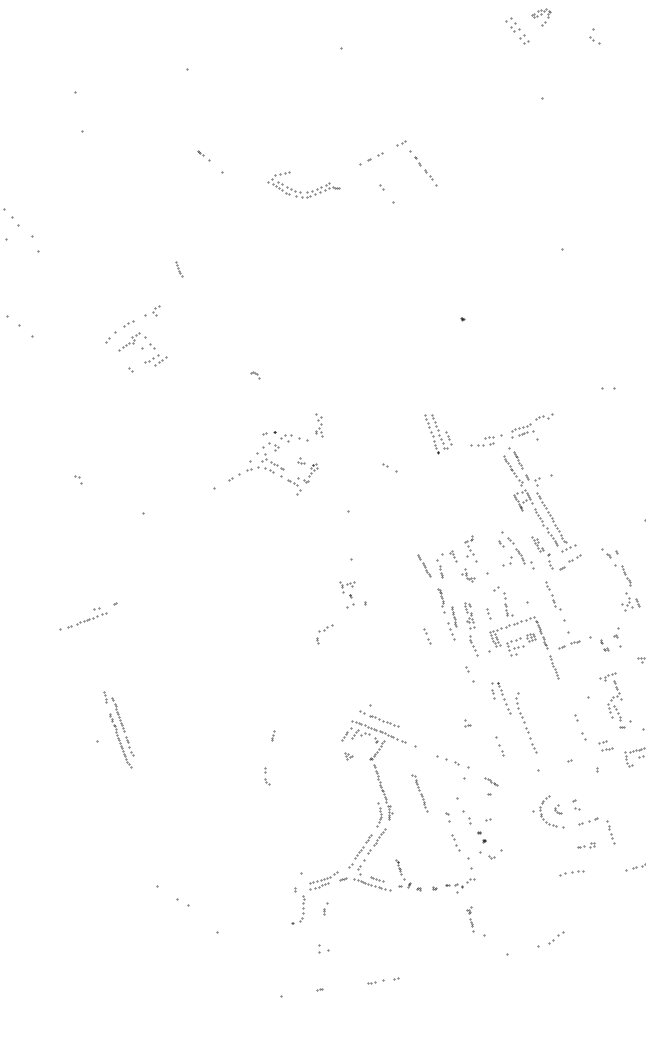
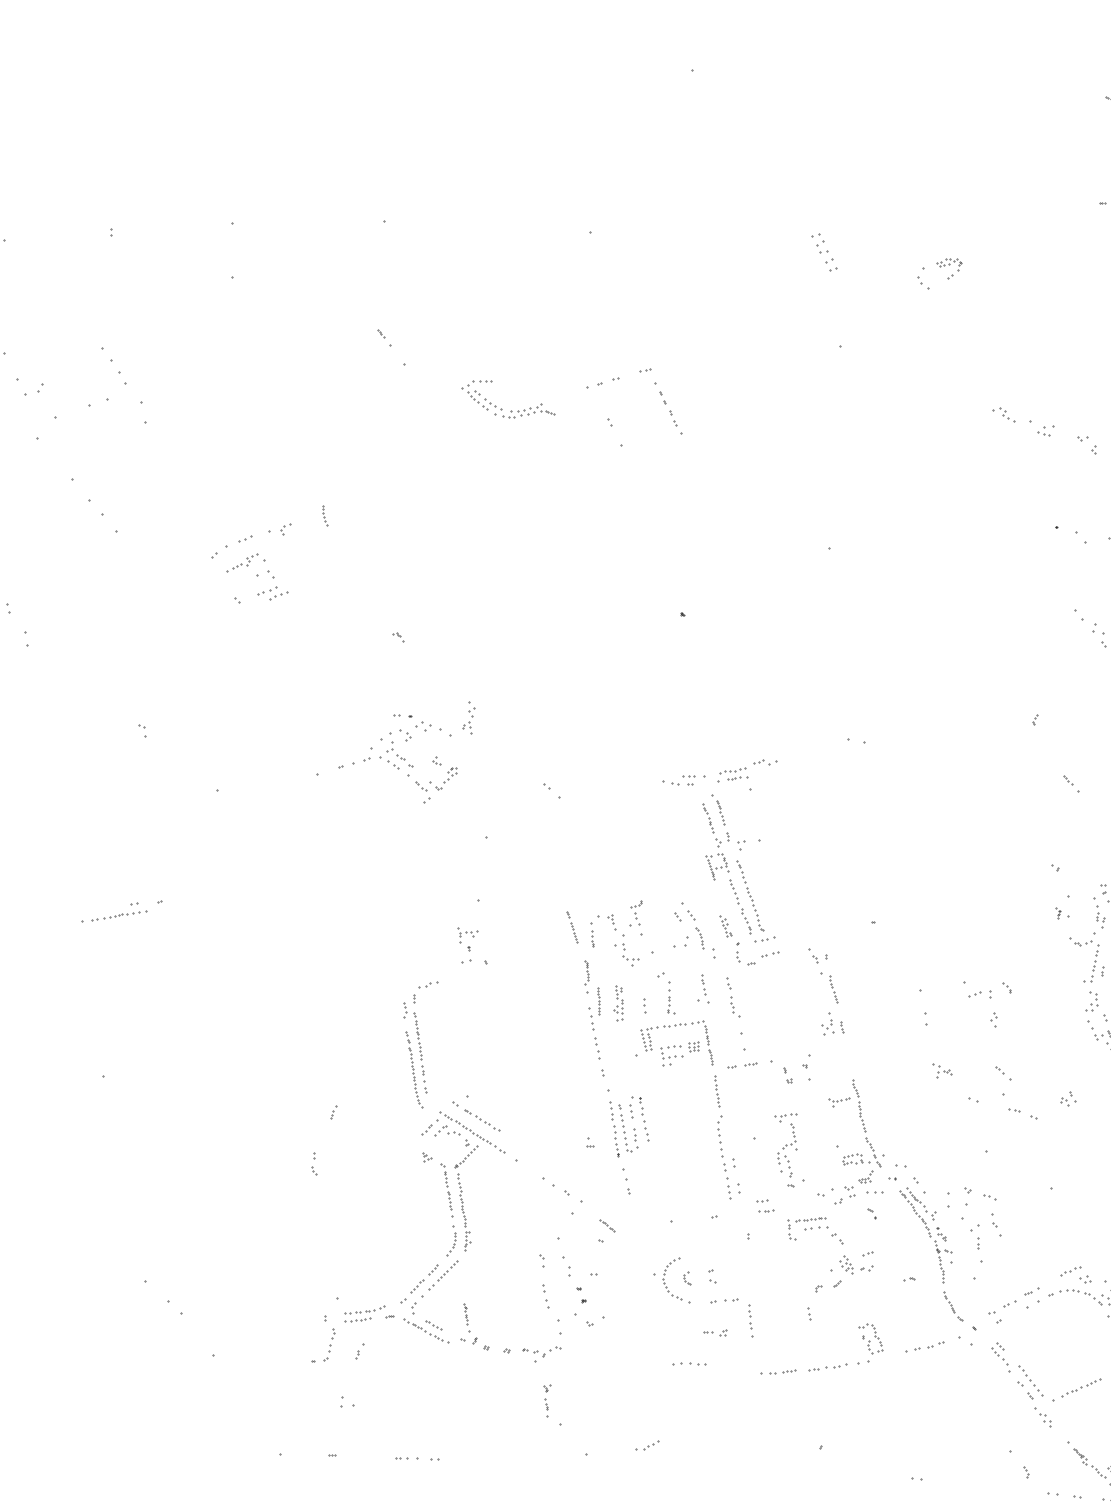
part: (541, 17) -> (949, 268), moved
part: (179, 269) -> (325, 515), moved
part: (438, 432) -> (623, 1129), moved
part: (467, 575) -> (626, 950), size x1.67
part: (427, 636) -> (597, 1048), moved
part: (473, 645) -> (705, 988), moved
part: (525, 723) -> (724, 1157), moved
part: (119, 729) -> (415, 1055), moved
part: (419, 793) -> (446, 1190), moved
part: (551, 939) -> (647, 1445), size x0.62

